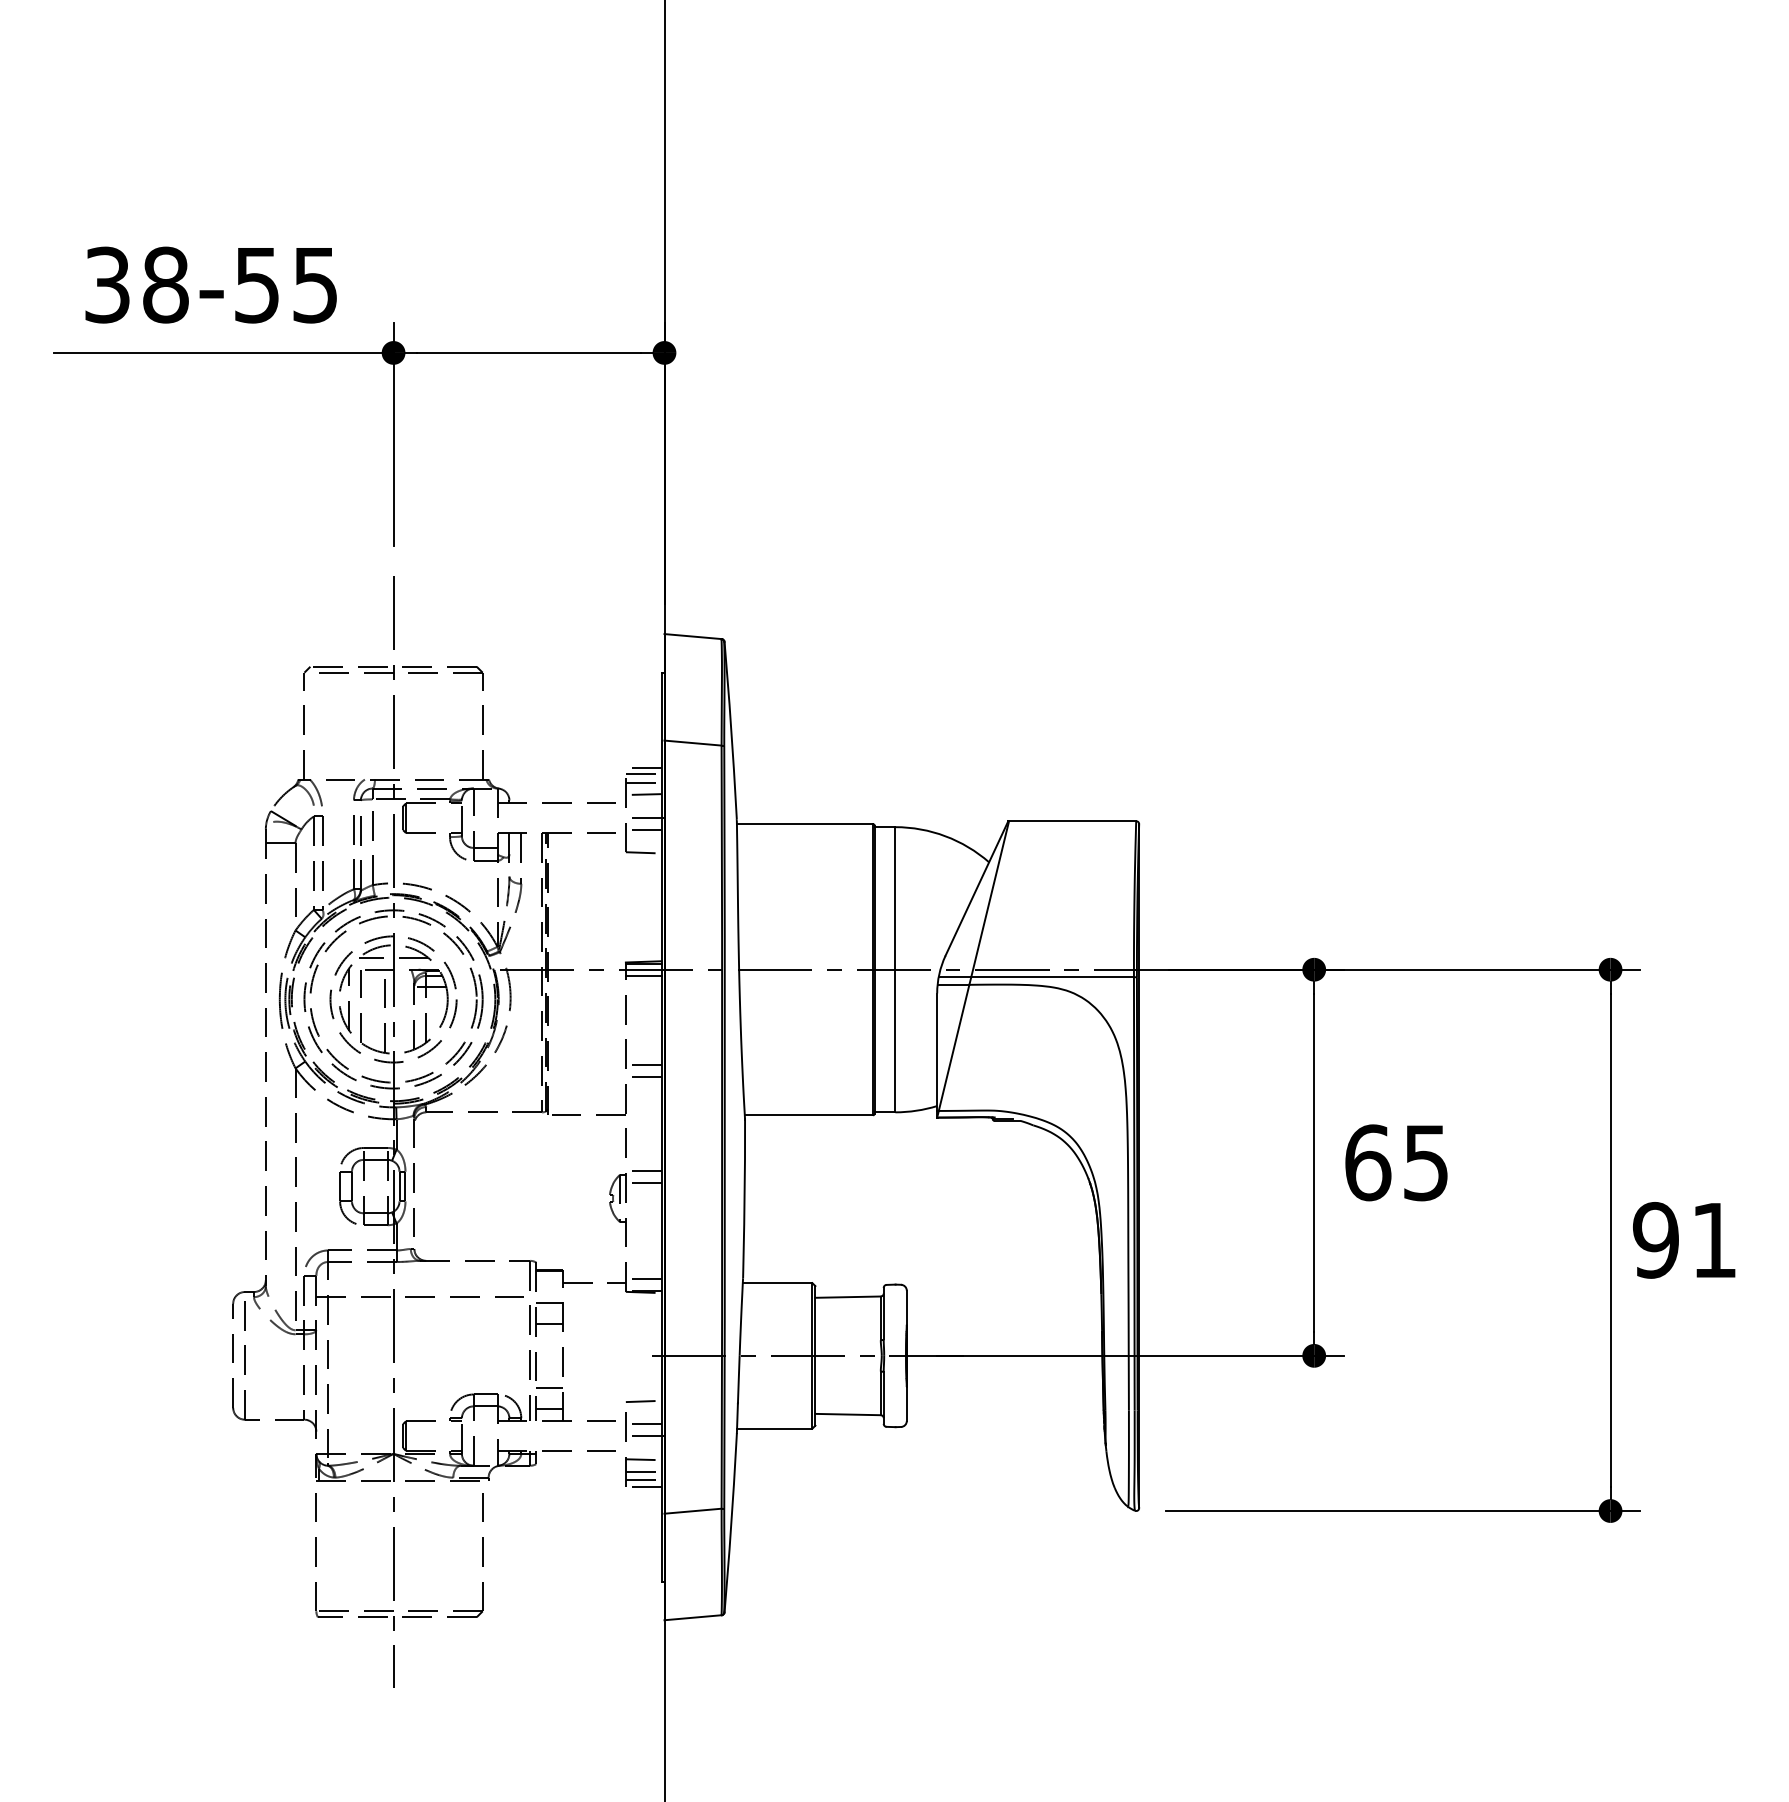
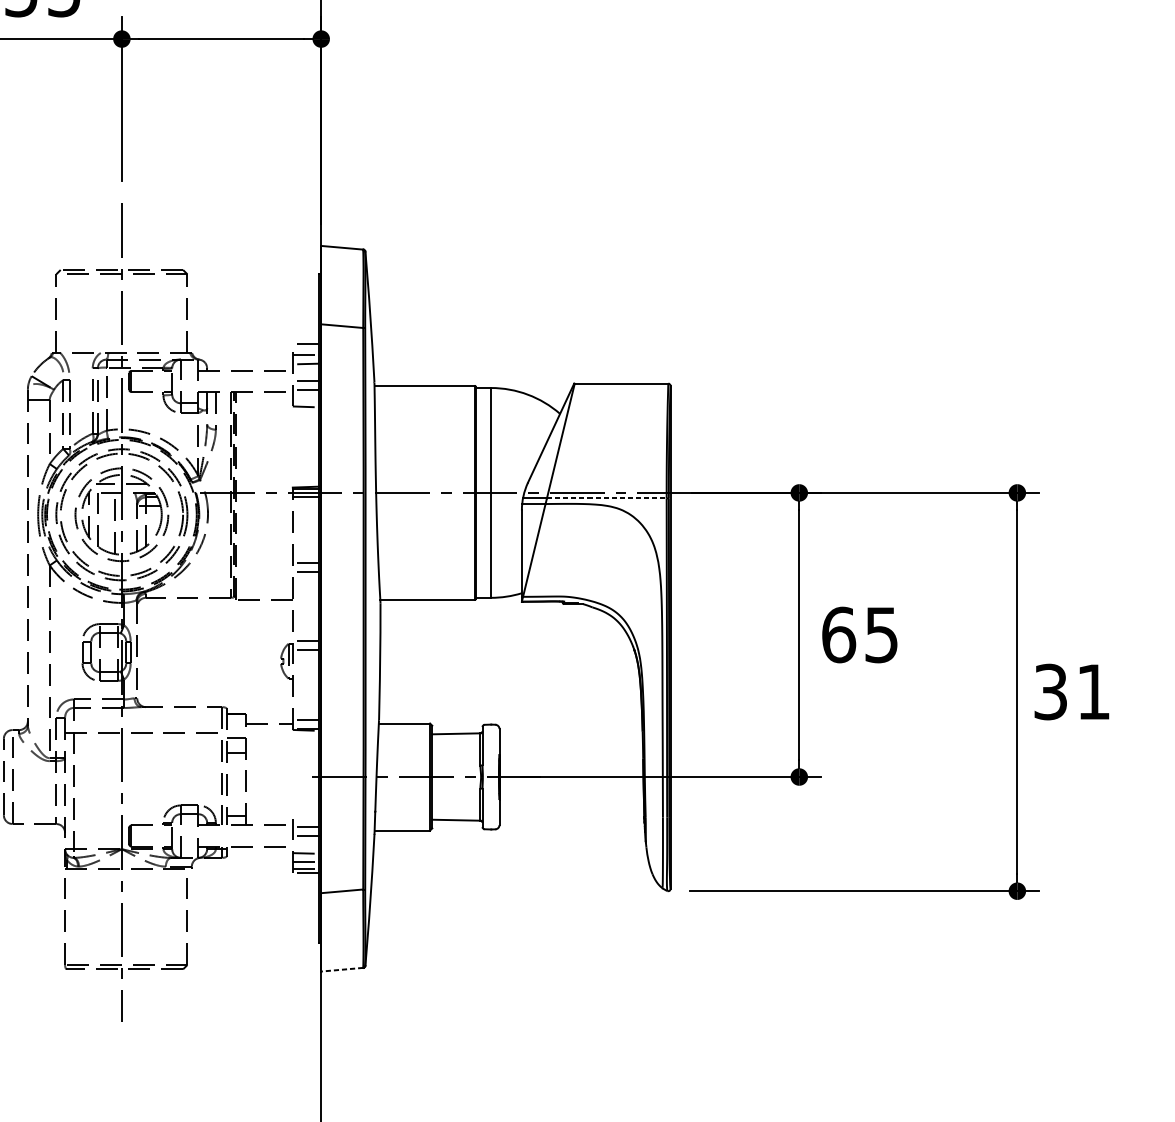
line: (643, 774) -> (305, 349), removed
line: (1053, 977) -> (607, 498), solid -> dashed
text: (1655, 1240) -> (1050, 692), 91 -> 31
line: (549, 1388) -> (236, 801), removed
line: (643, 1401) -> (305, 810), removed
line: (693, 1617) -> (342, 969), solid -> dashed

